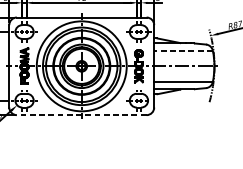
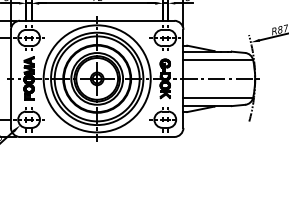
line: (183, 50) -> (218, 60), dashed -> solid
line: (81, 114) -> (96, 136), dashed -> solid

